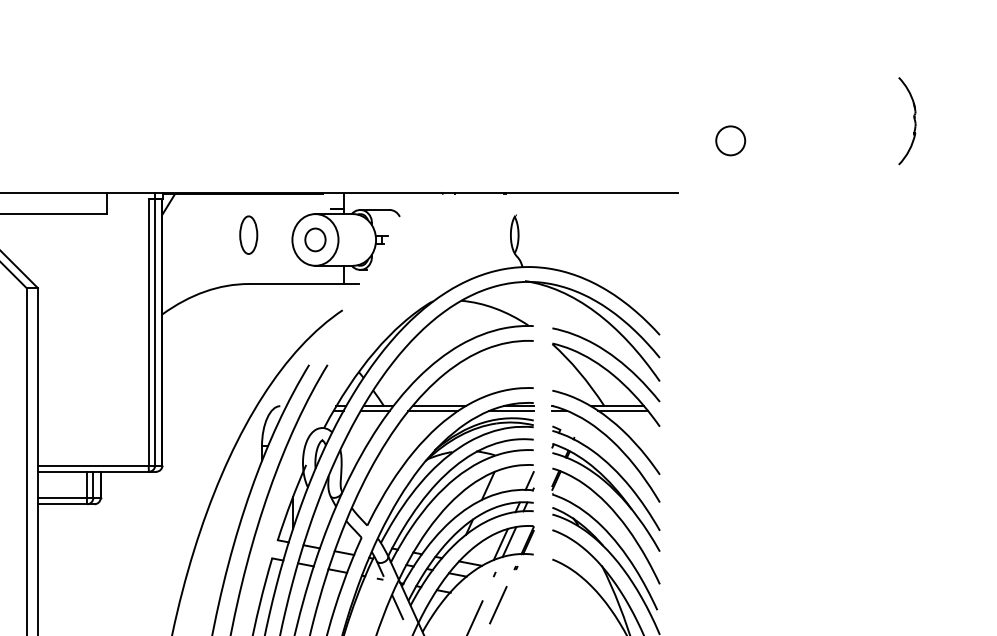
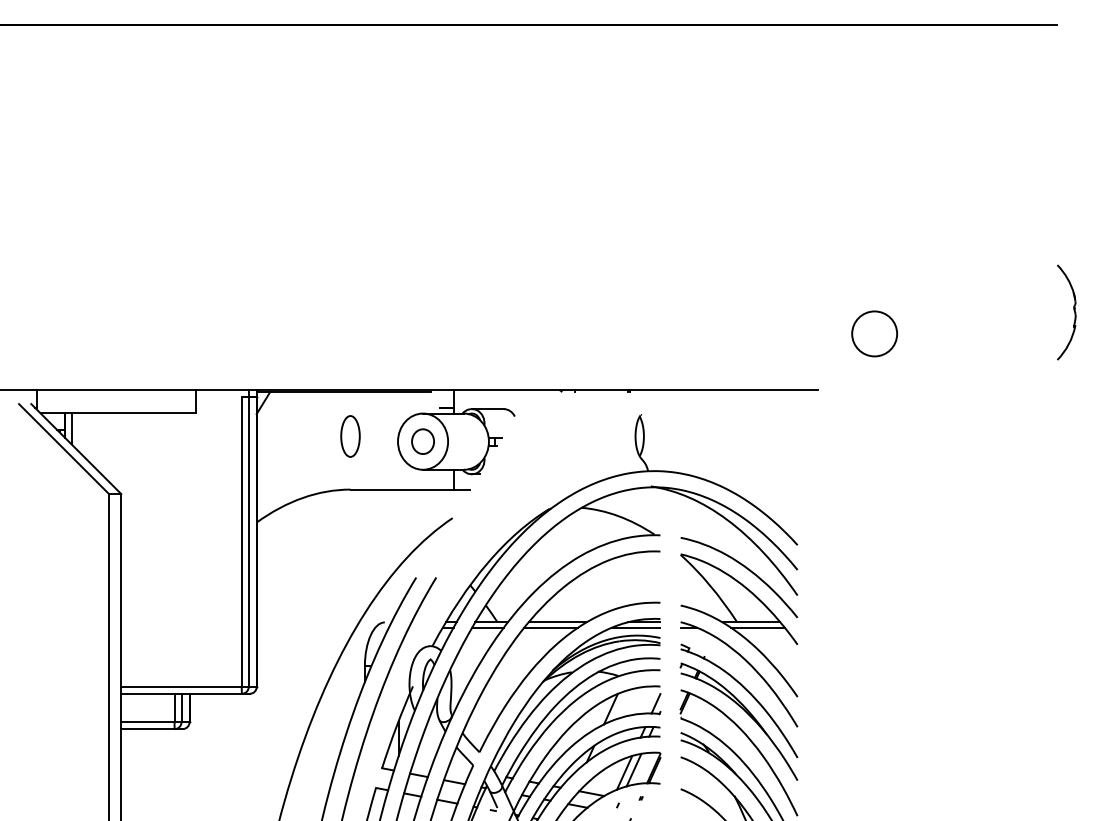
part: (730, 140) -> (874, 333), size x1.43

